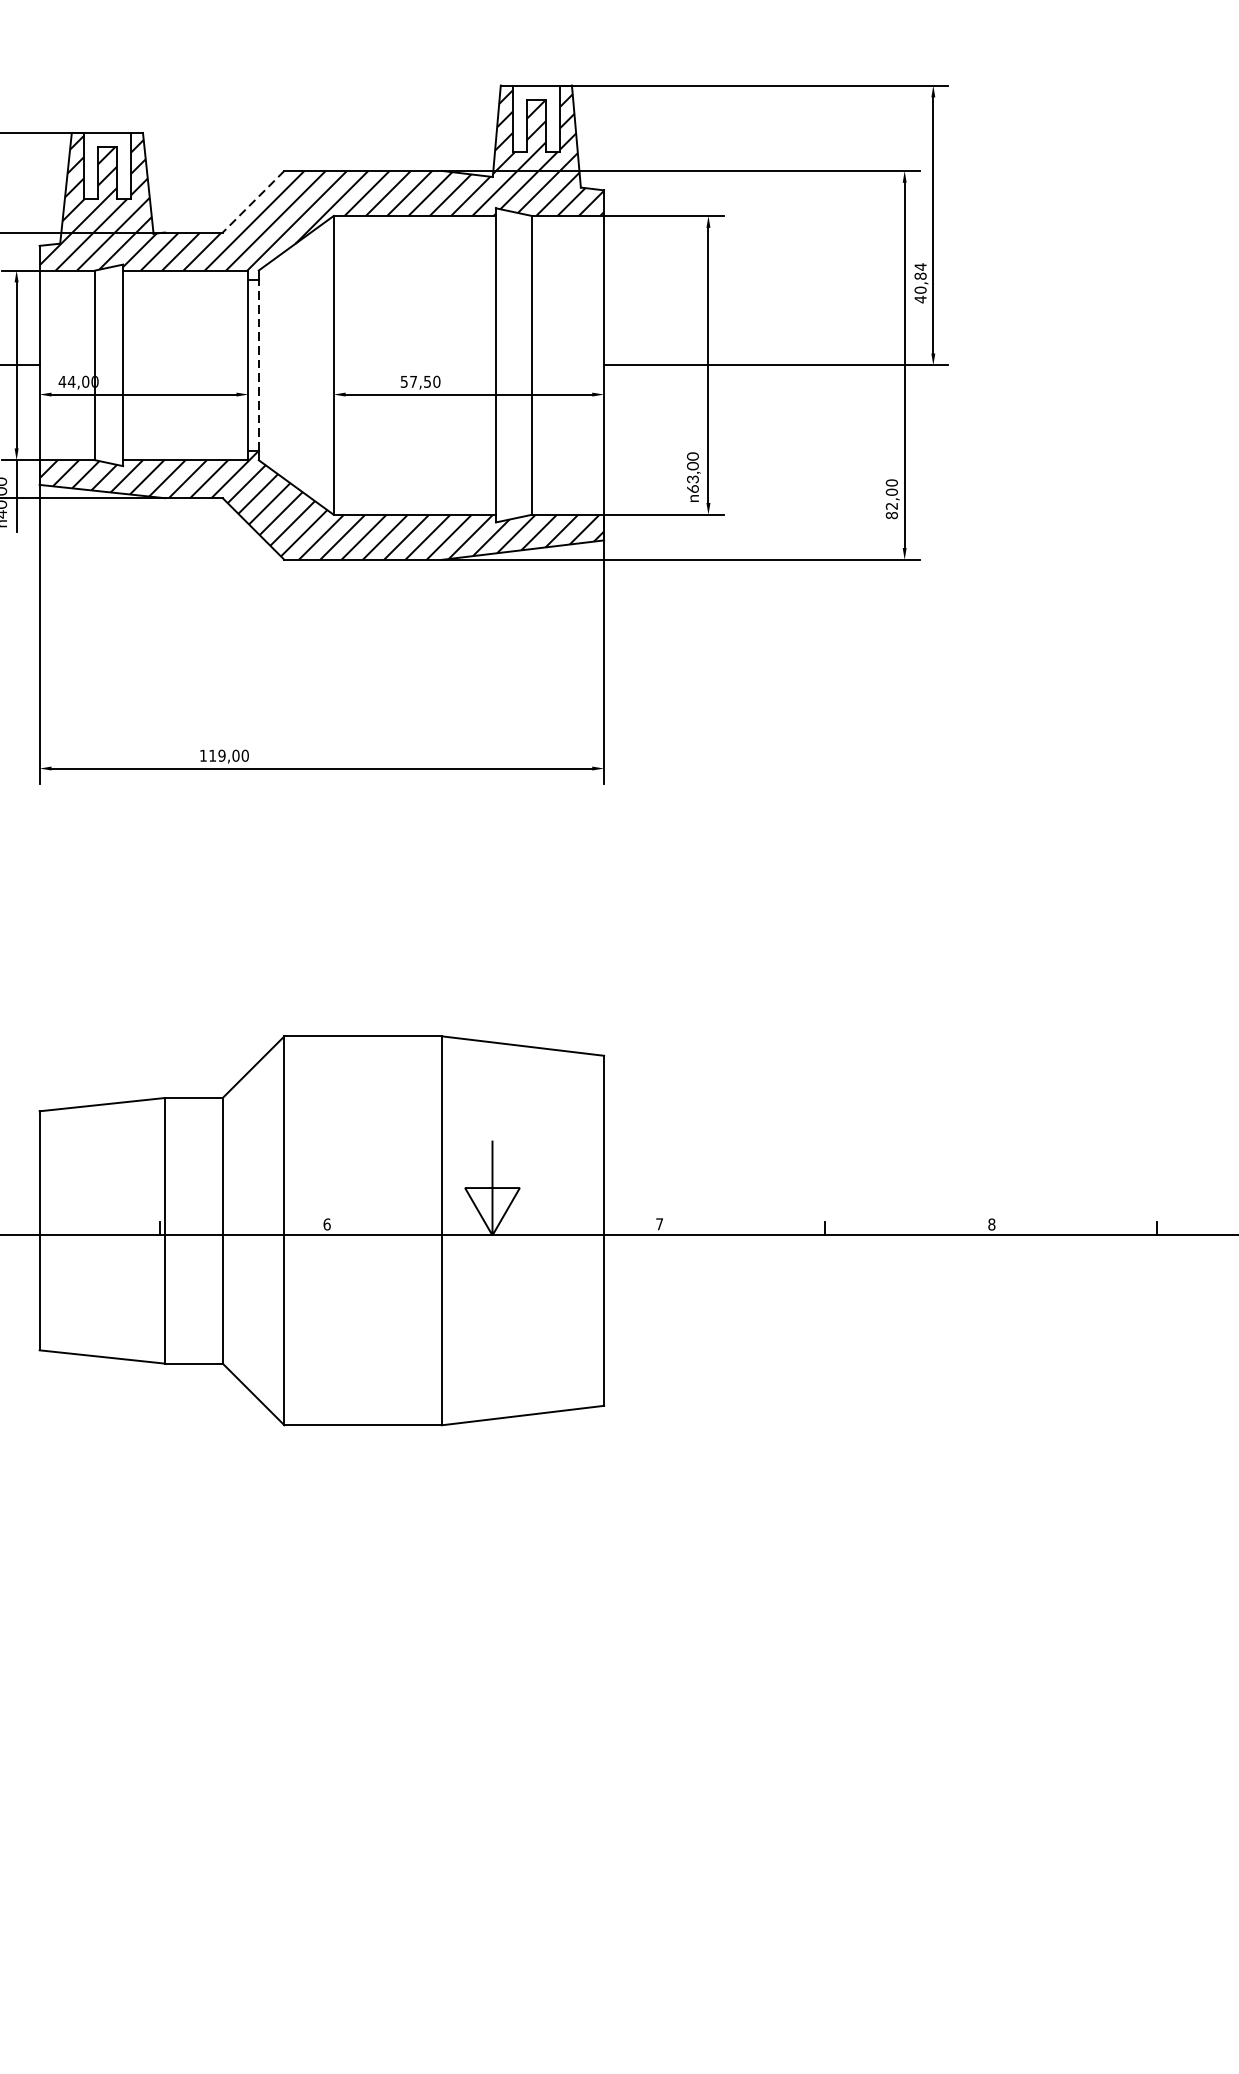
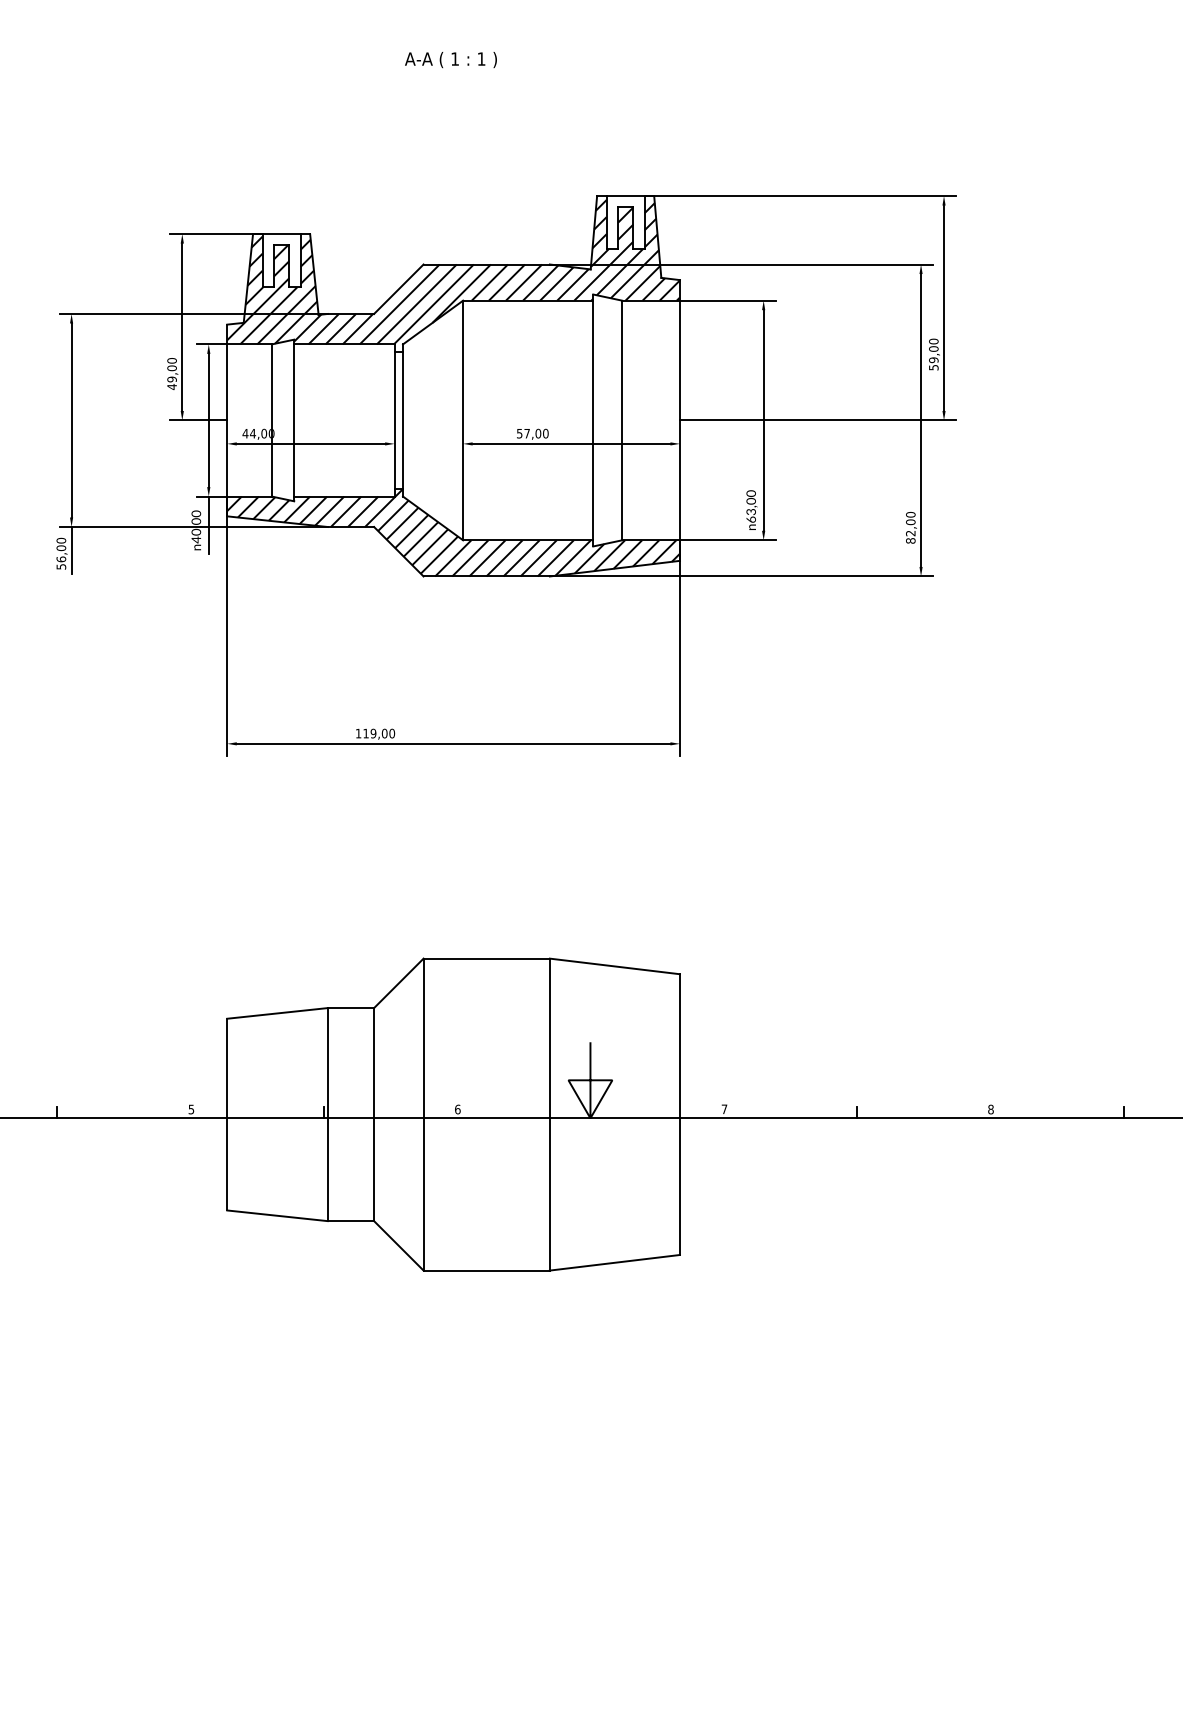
line: (253, 202) -> (398, 289), dashed -> solid
text: (920, 283) -> (933, 354), 40,84 -> 59,00
line: (259, 364) -> (403, 419), dashed -> solid
text: (427, 381) -> (538, 433), 57,50 -> 57,00

